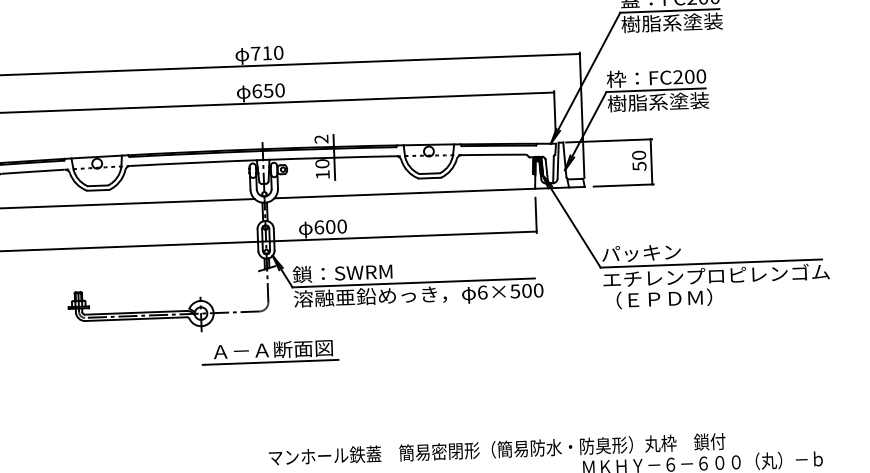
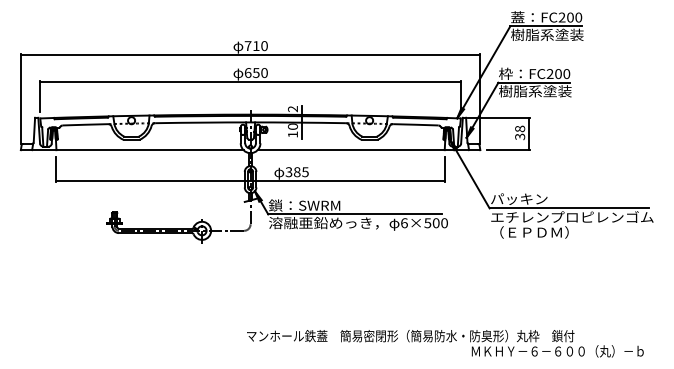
text: (638, 160) -> (519, 132), 50 -> 38
text: (329, 227) -> (296, 172), 600 -> 385
part: (270, 352) -> (250, 260), removed

